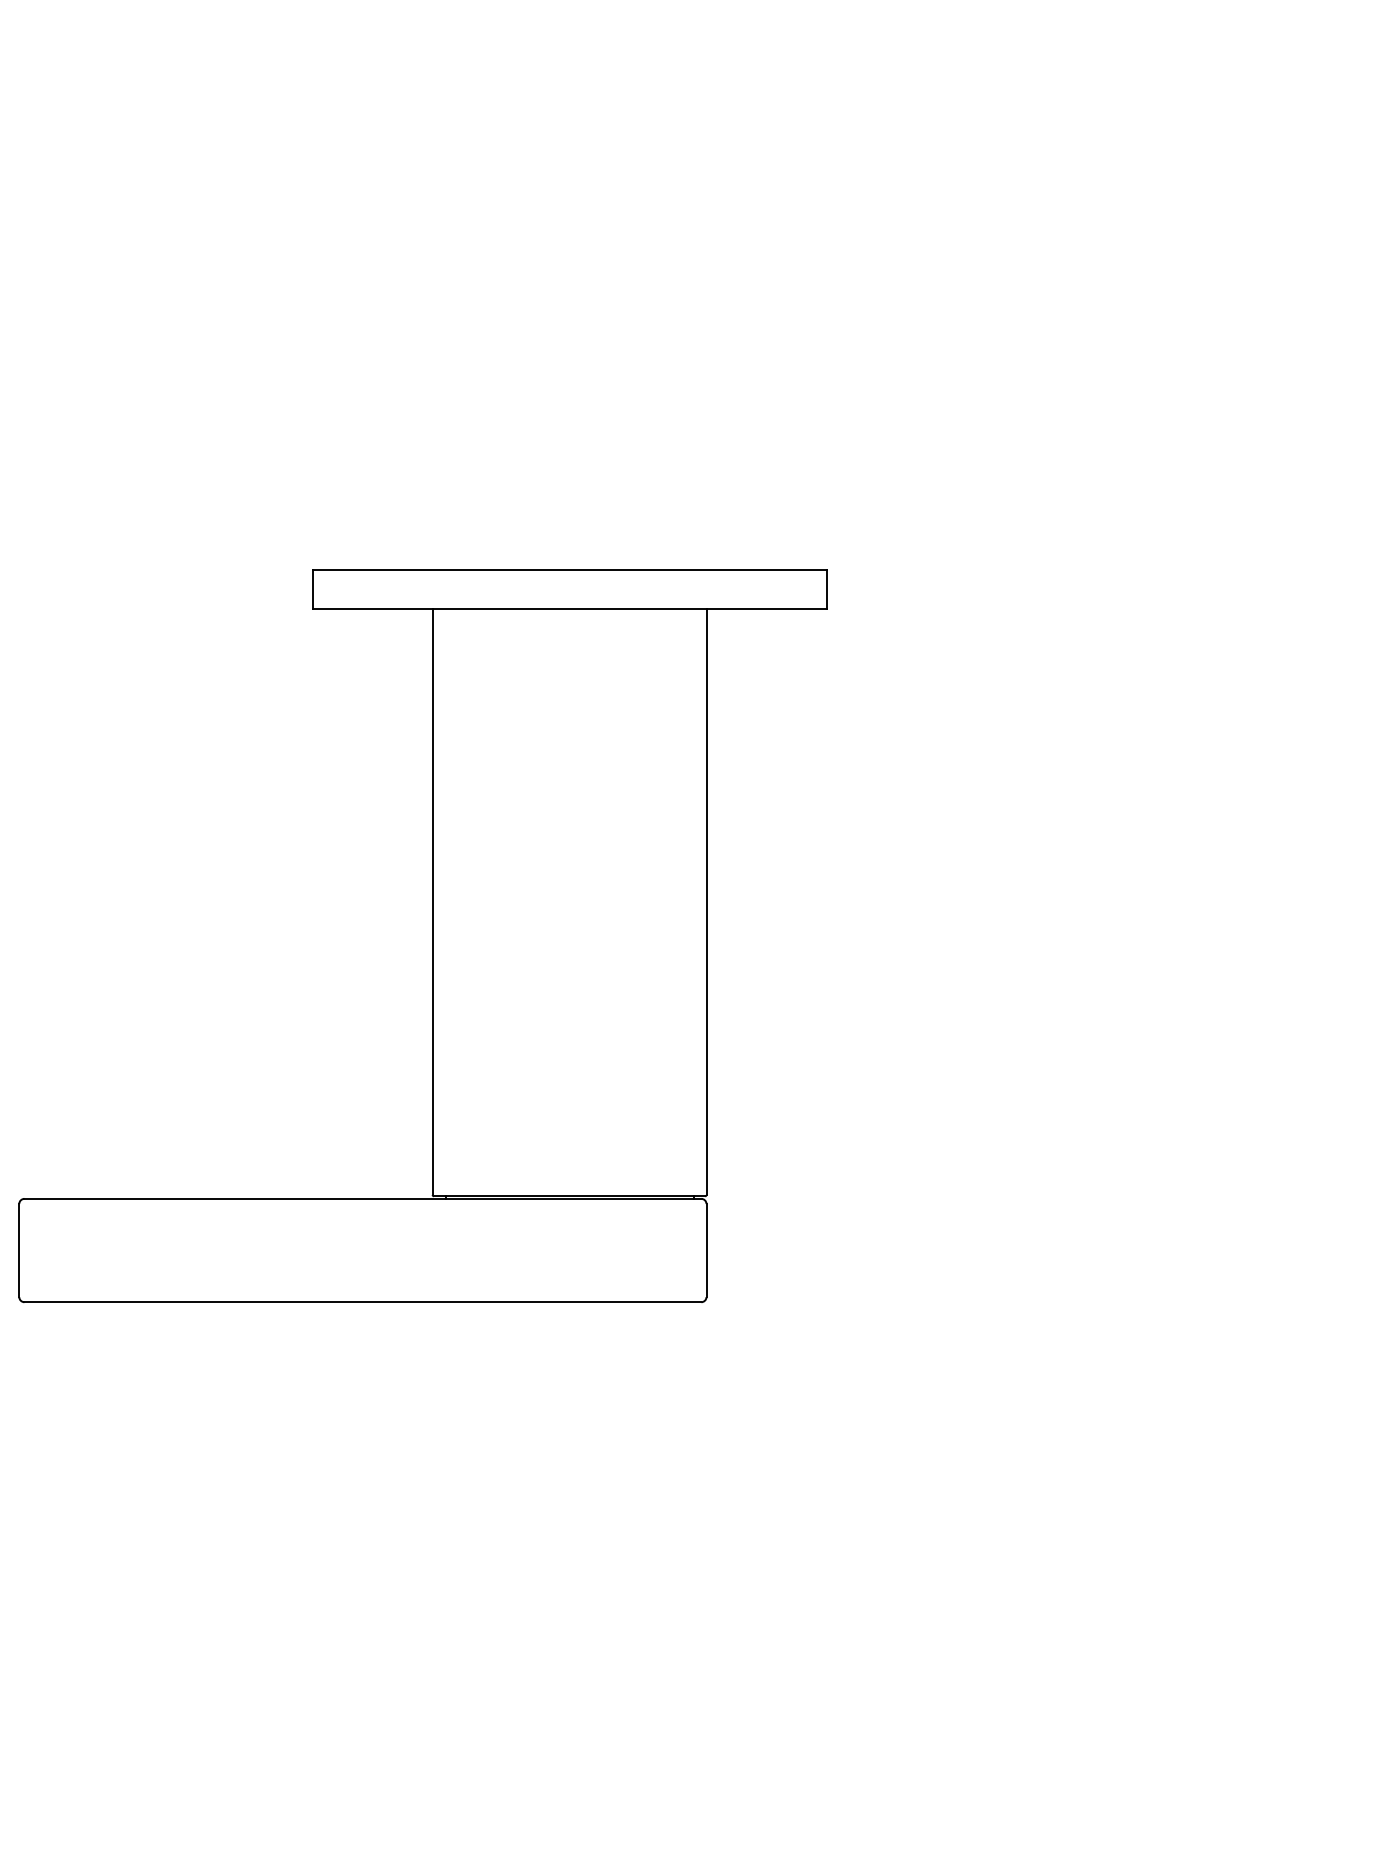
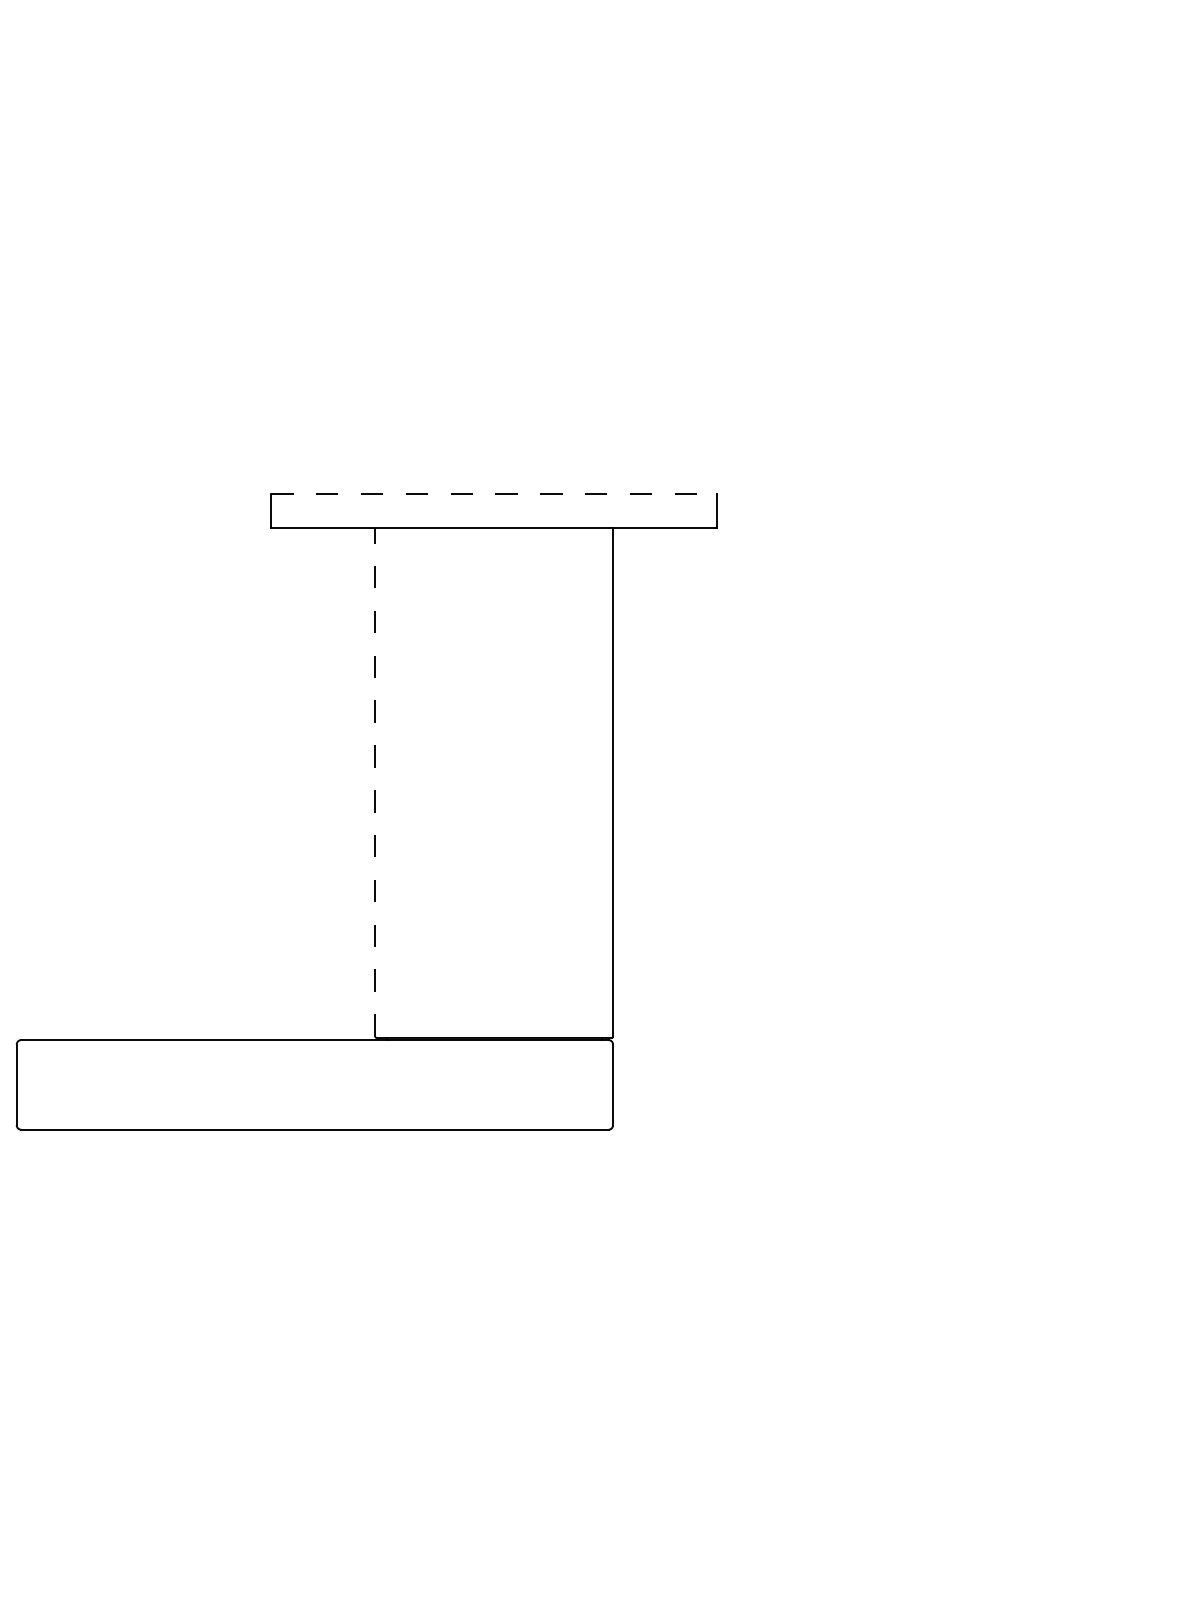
line: (570, 569) -> (495, 493), solid -> dashed
line: (432, 901) -> (375, 782), solid -> dashed

